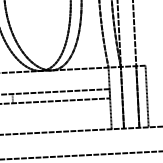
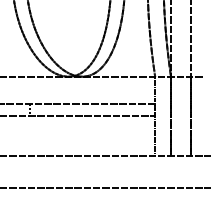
line: (146, 95) -> (202, 115), removed

